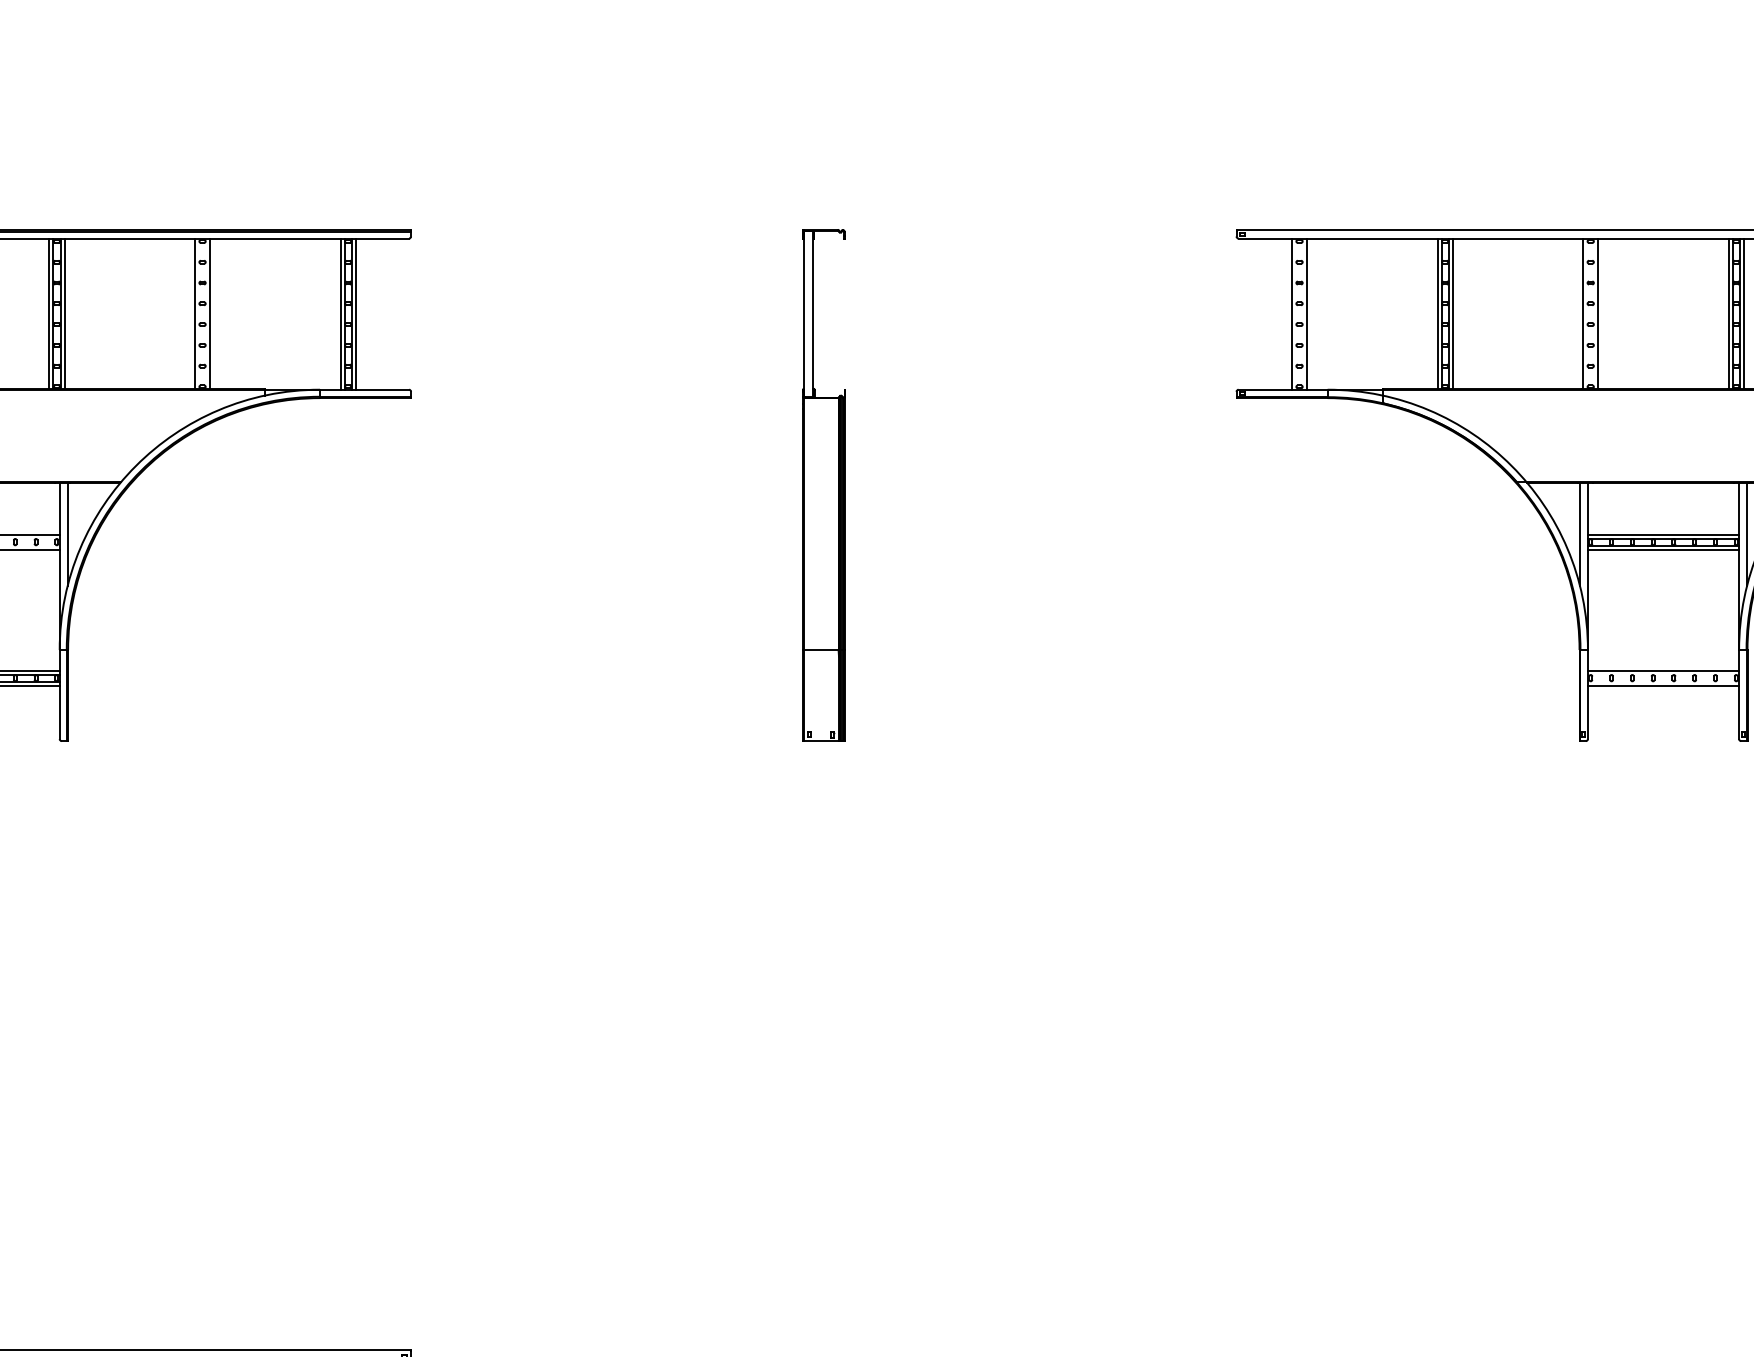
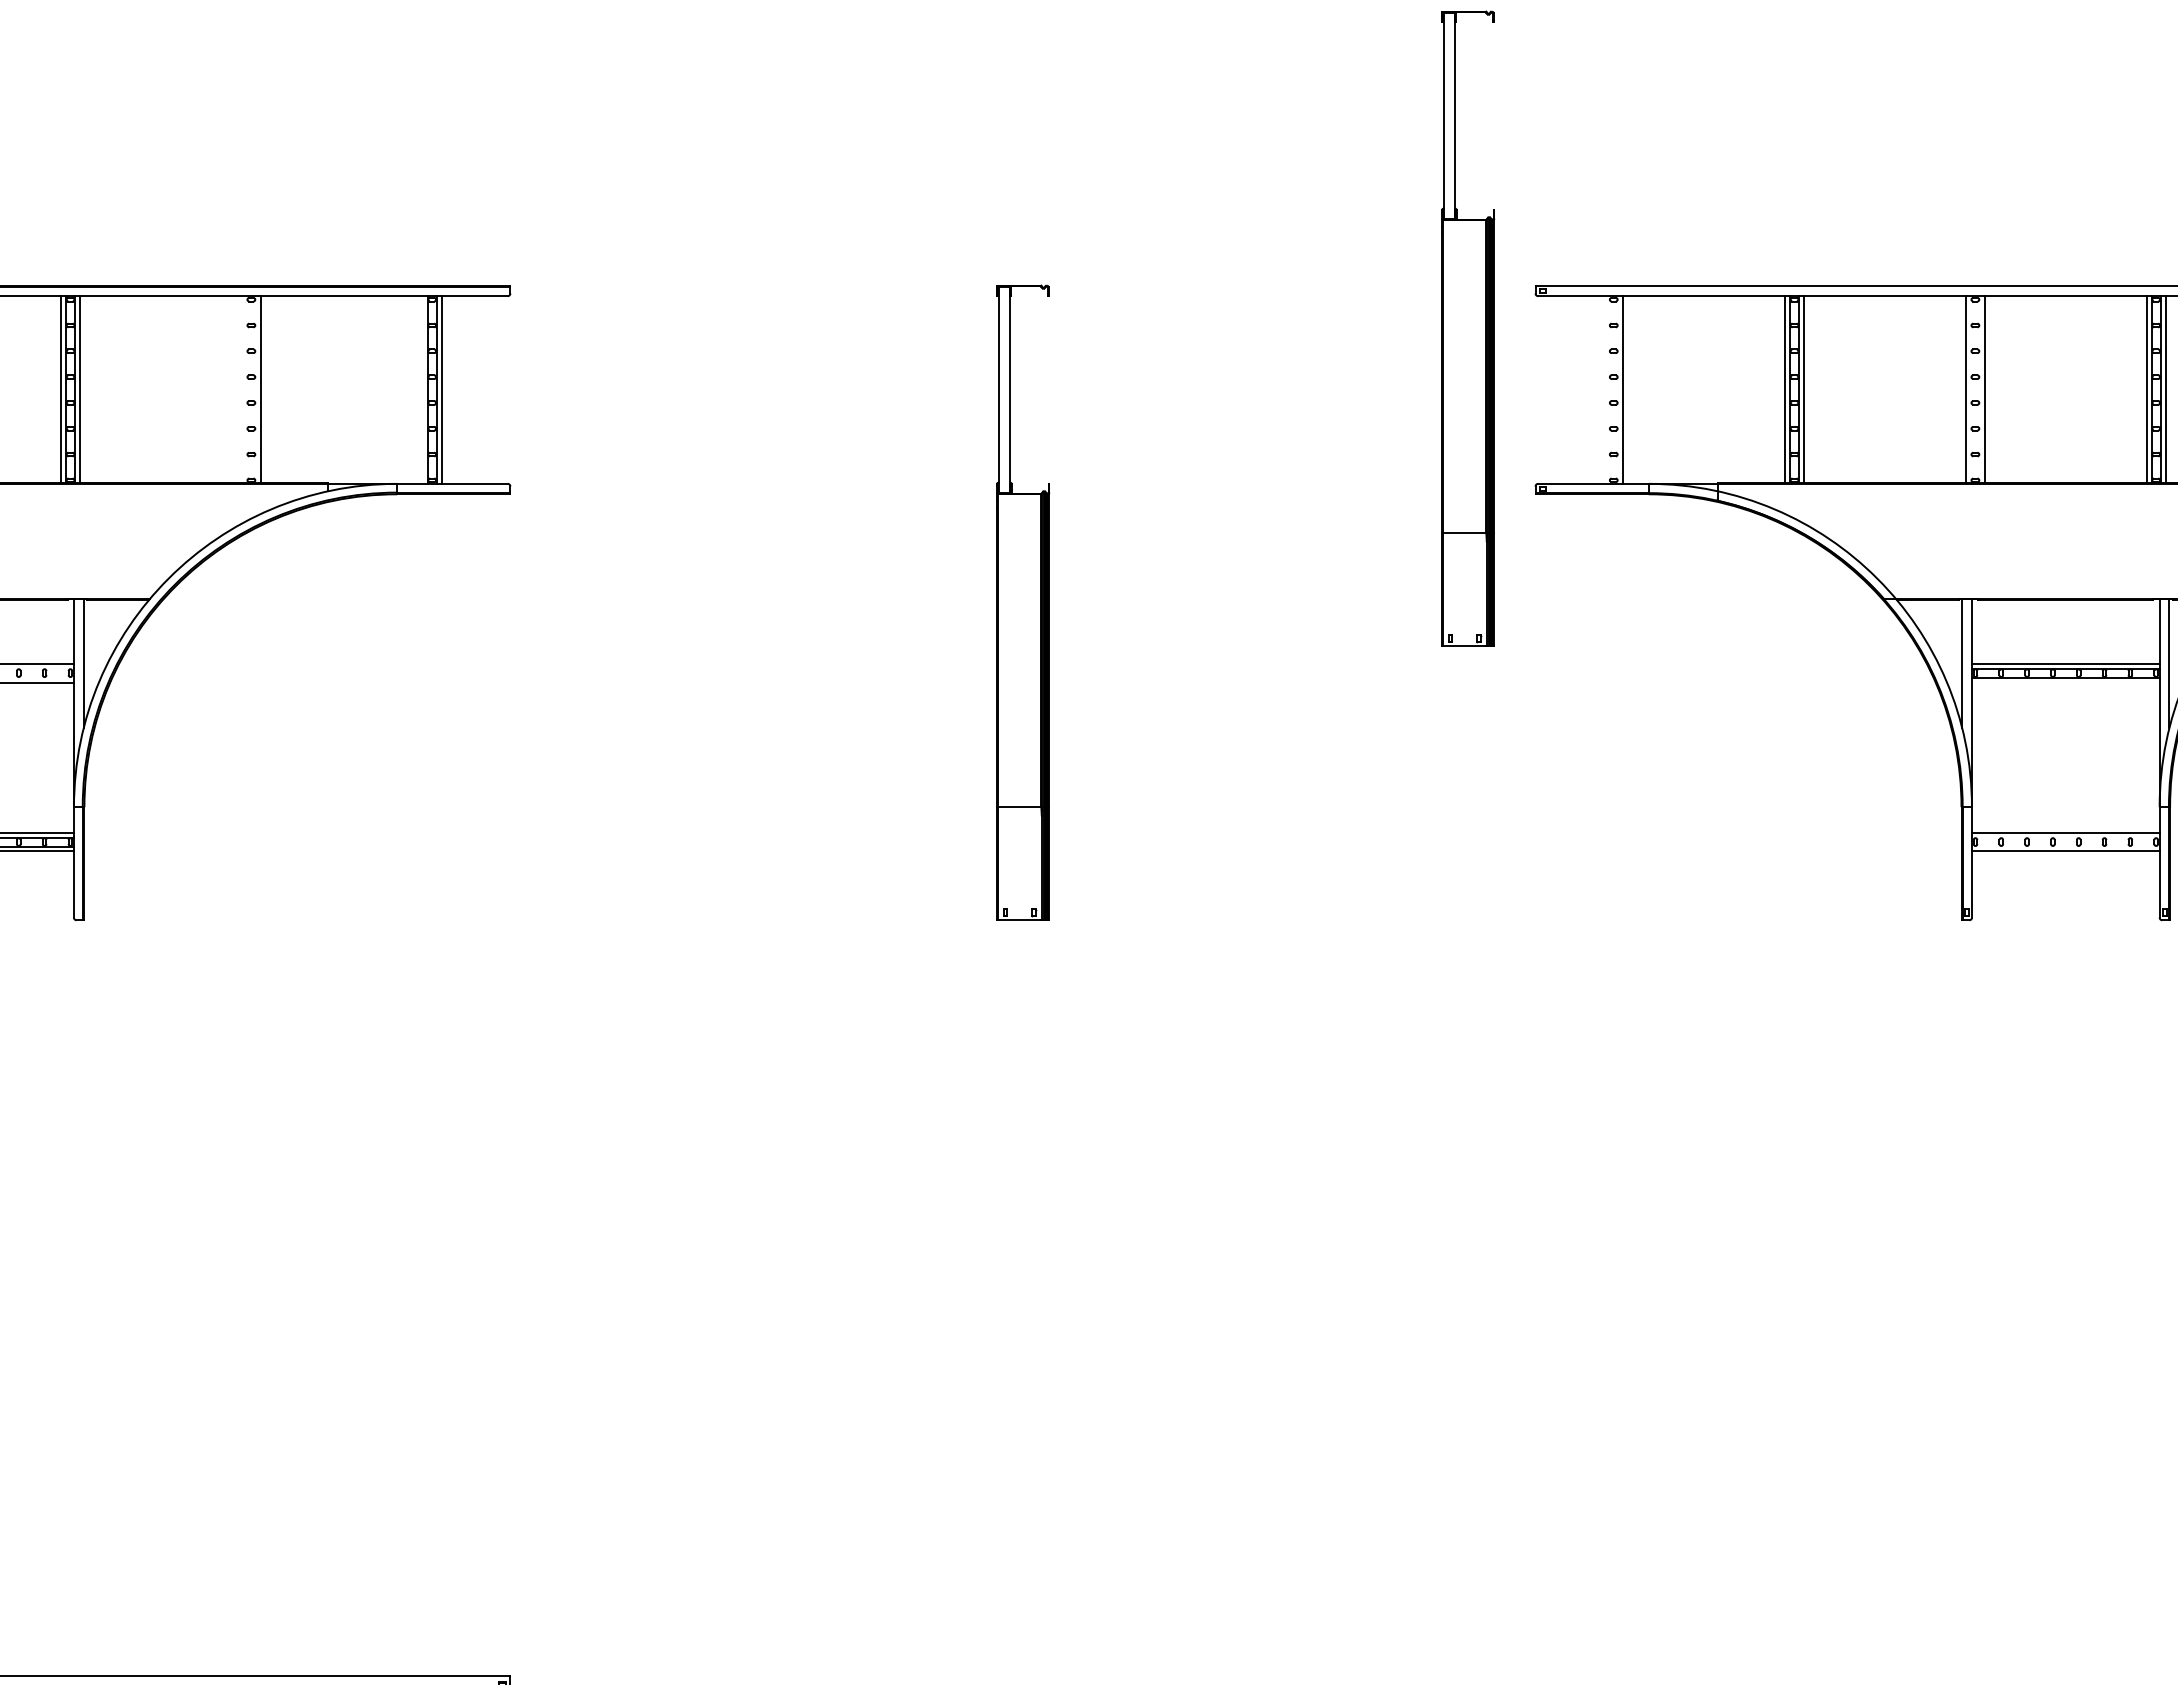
part: (1182, 264) -> (1468, 328), added
line: (195, 313) -> (242, 389), removed
line: (340, 313) -> (422, 389), removed
line: (1292, 313) -> (1604, 389), removed
line: (1663, 549) -> (2065, 682), removed

